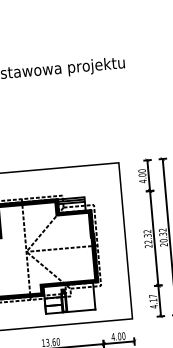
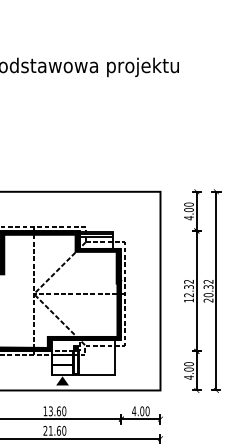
text: (148, 246) -> (188, 300), 22.32 -> 12.32
text: (152, 298) -> (188, 366), 4.17 -> 4.00
fill: (54, 317) -> (62, 380), added

